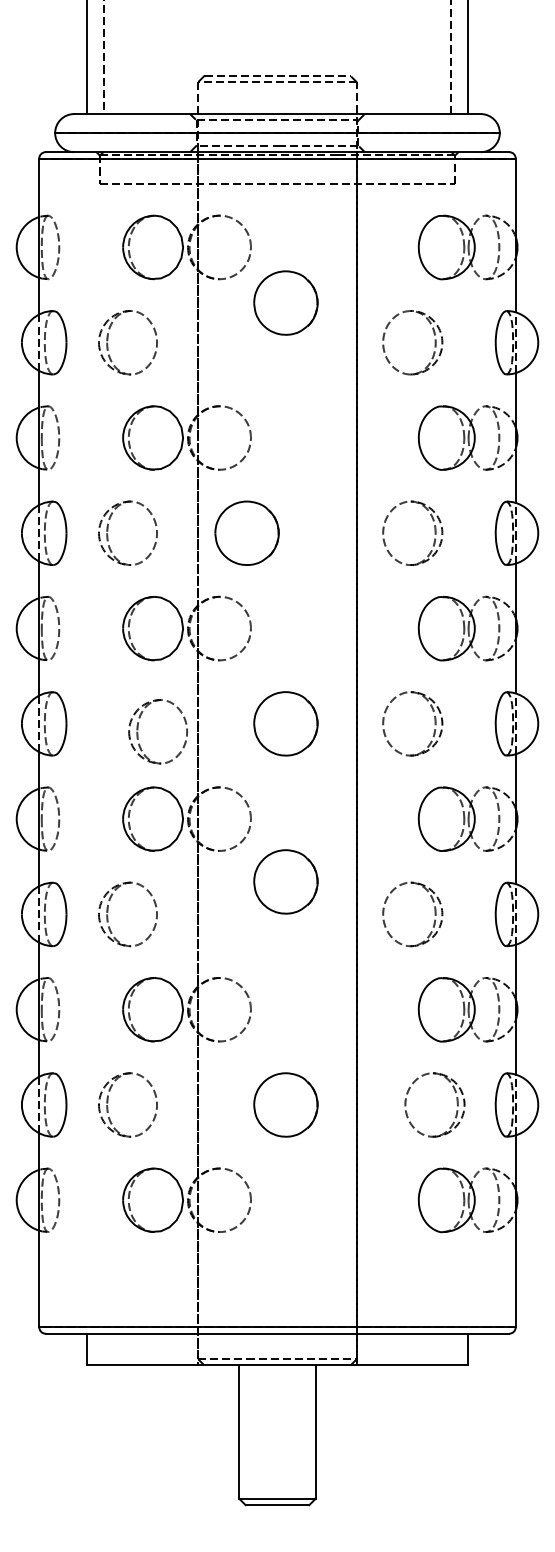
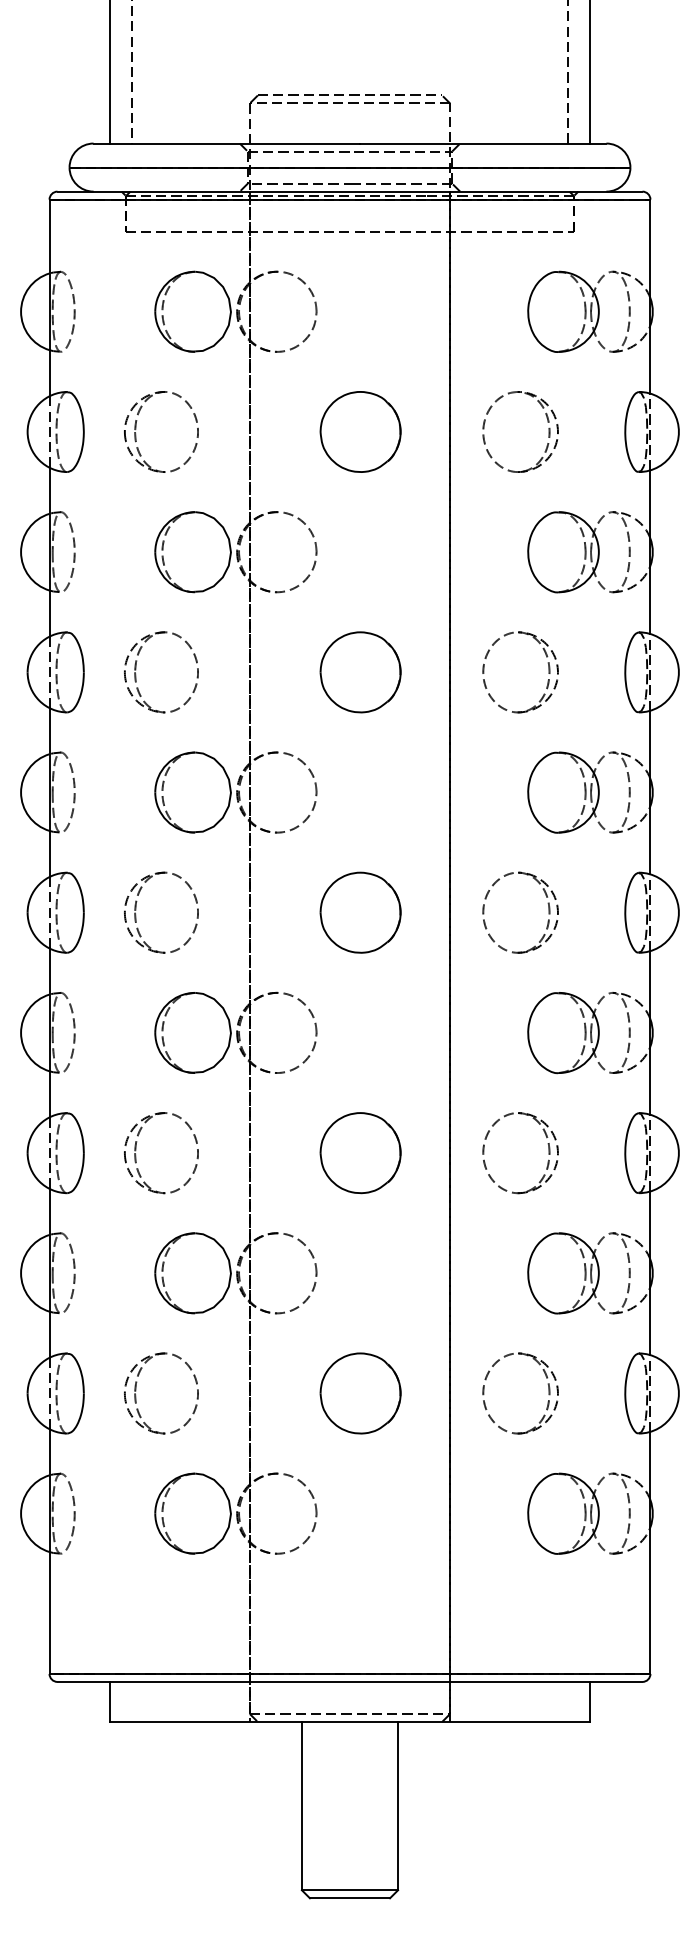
part: (285, 302) -> (360, 431), moved
part: (246, 533) -> (360, 672), moved
part: (138, 730) -> (136, 910), moved
part: (285, 882) -> (360, 1153), moved
part: (457, 1105) -> (548, 1393), moved

